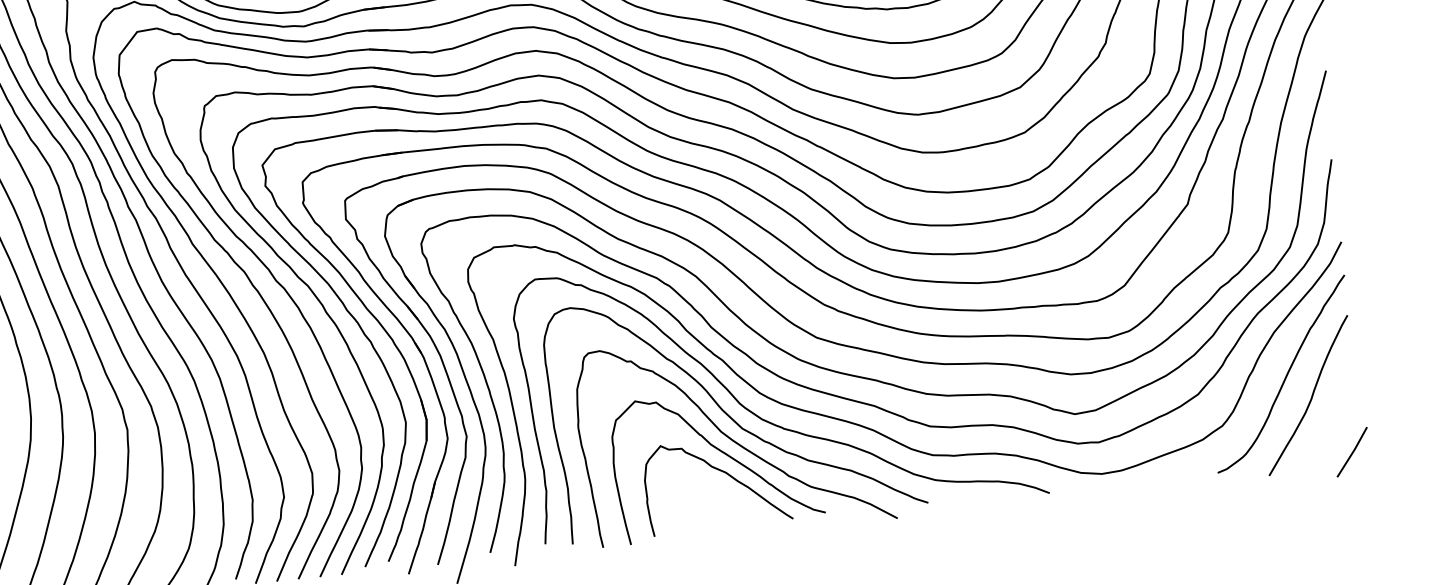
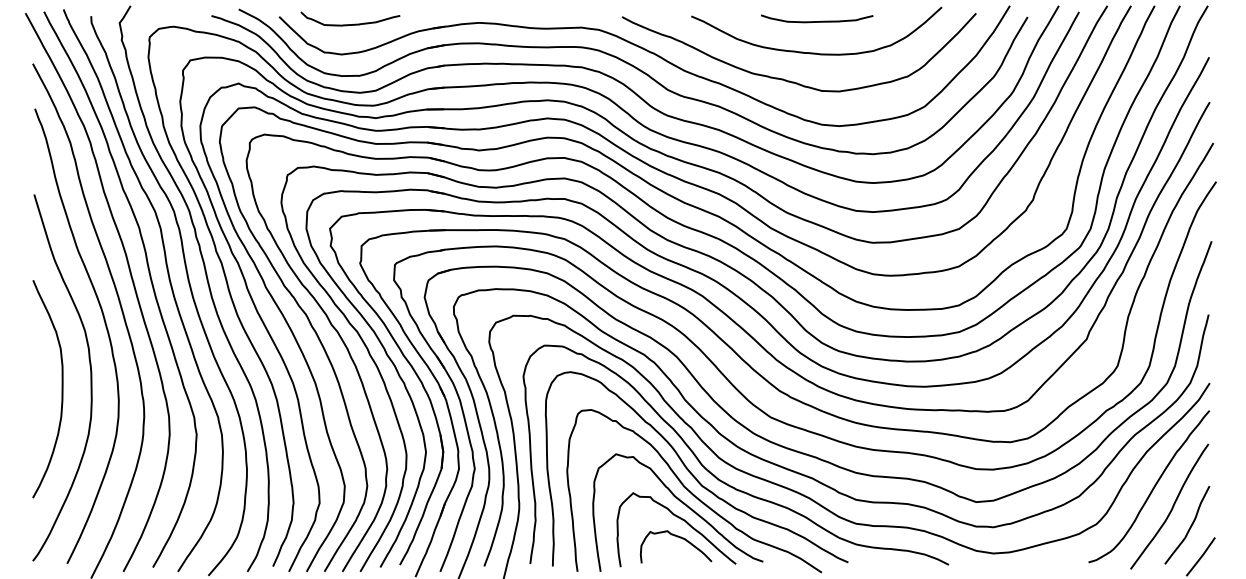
curve: (1334, 418) -> (1189, 527), added
curve: (719, 494) -> (677, 537), added

